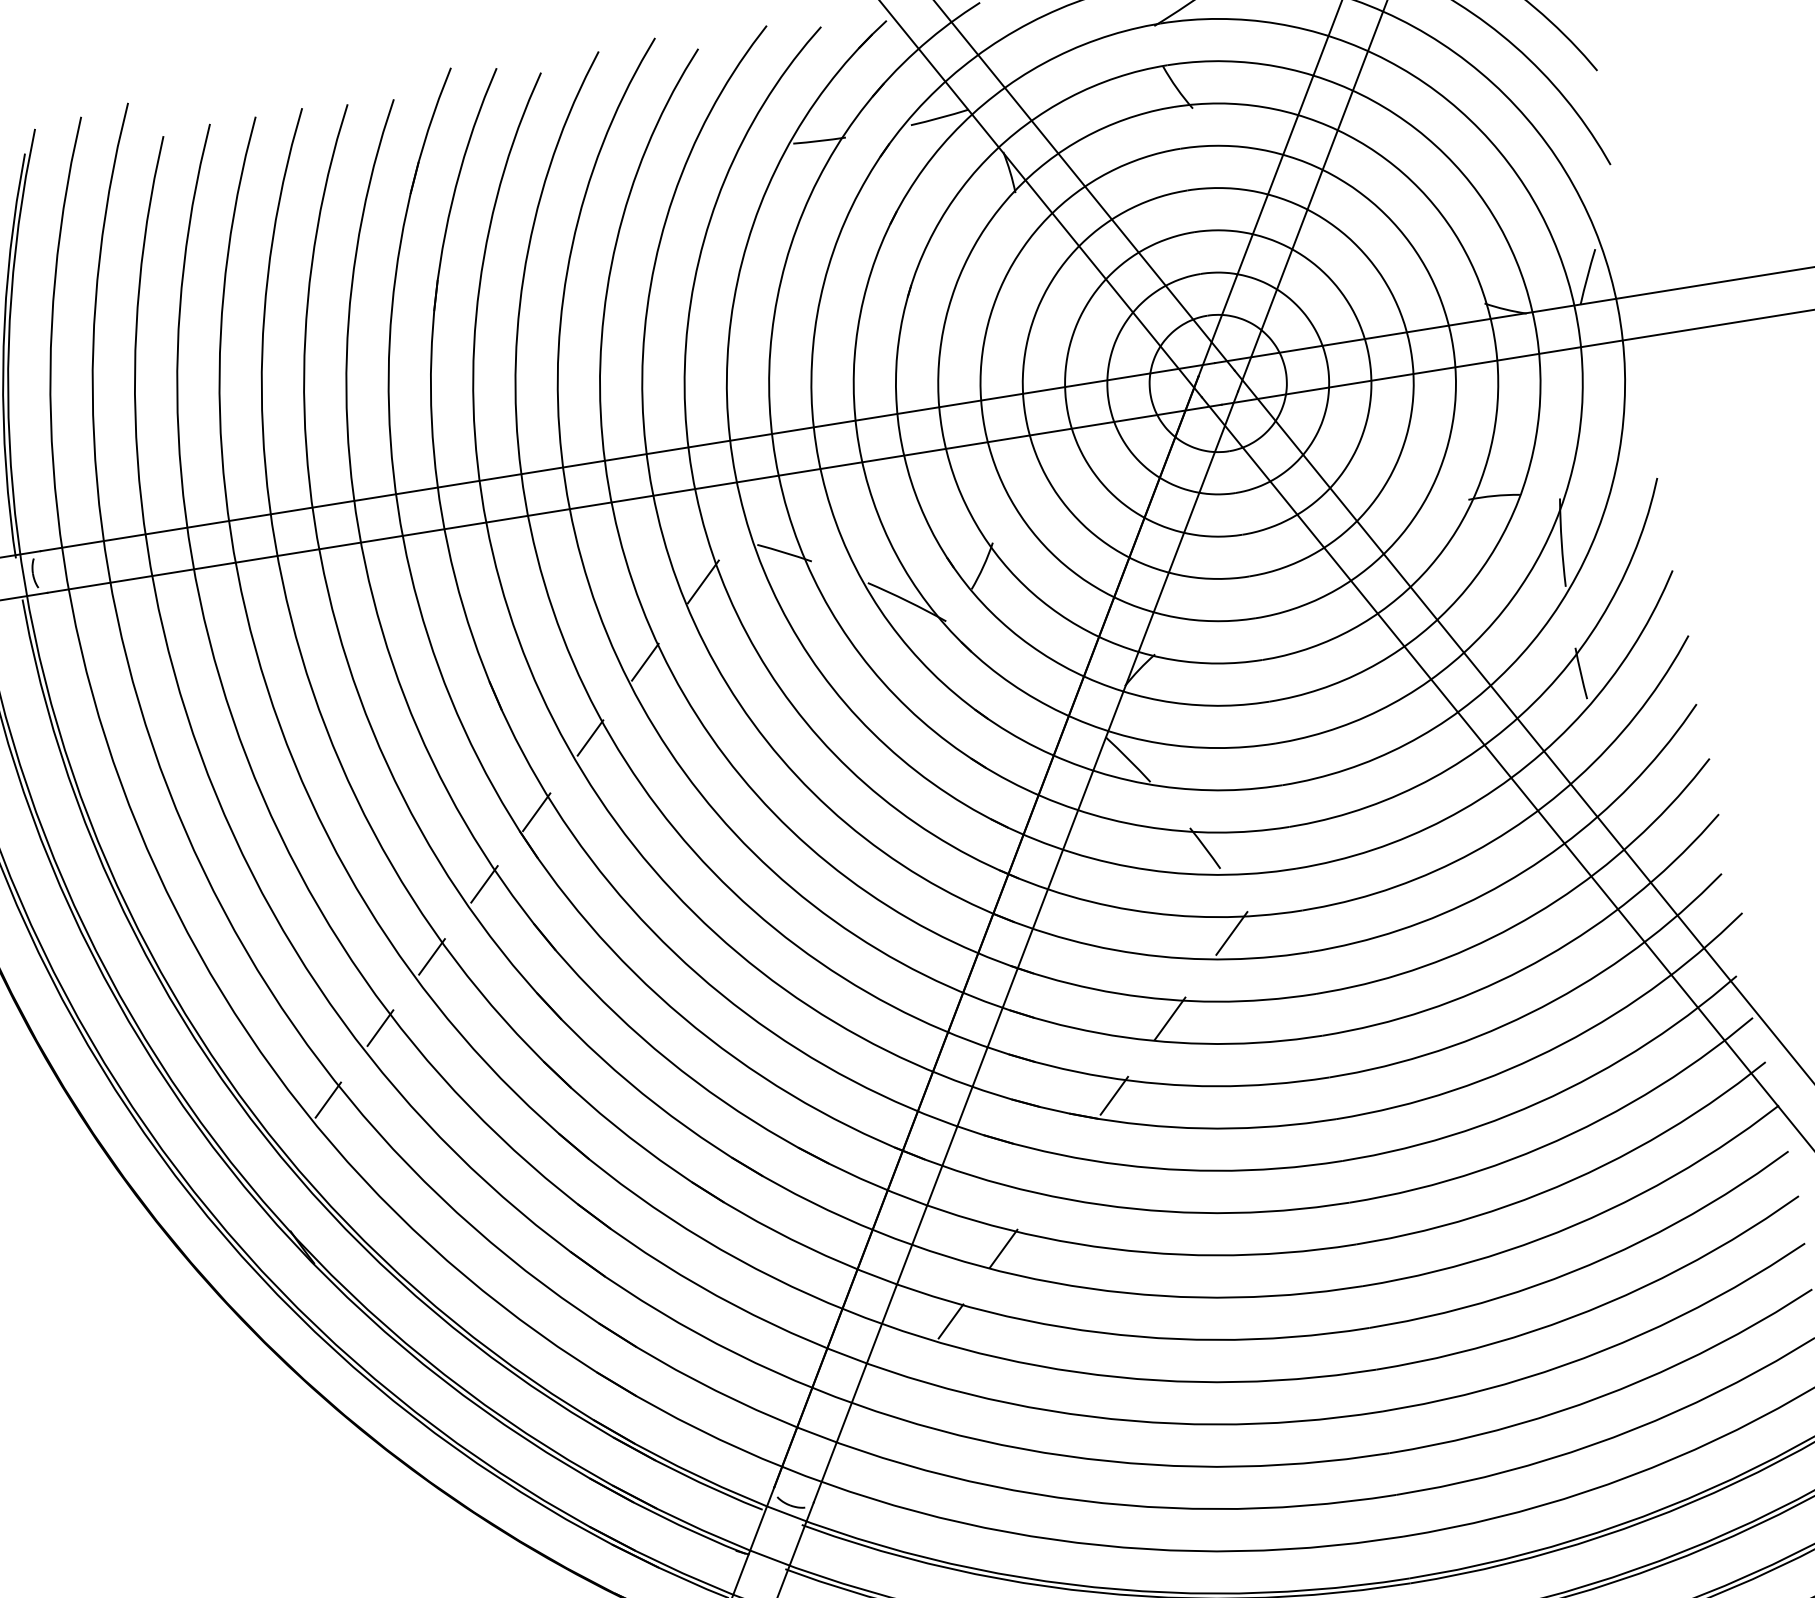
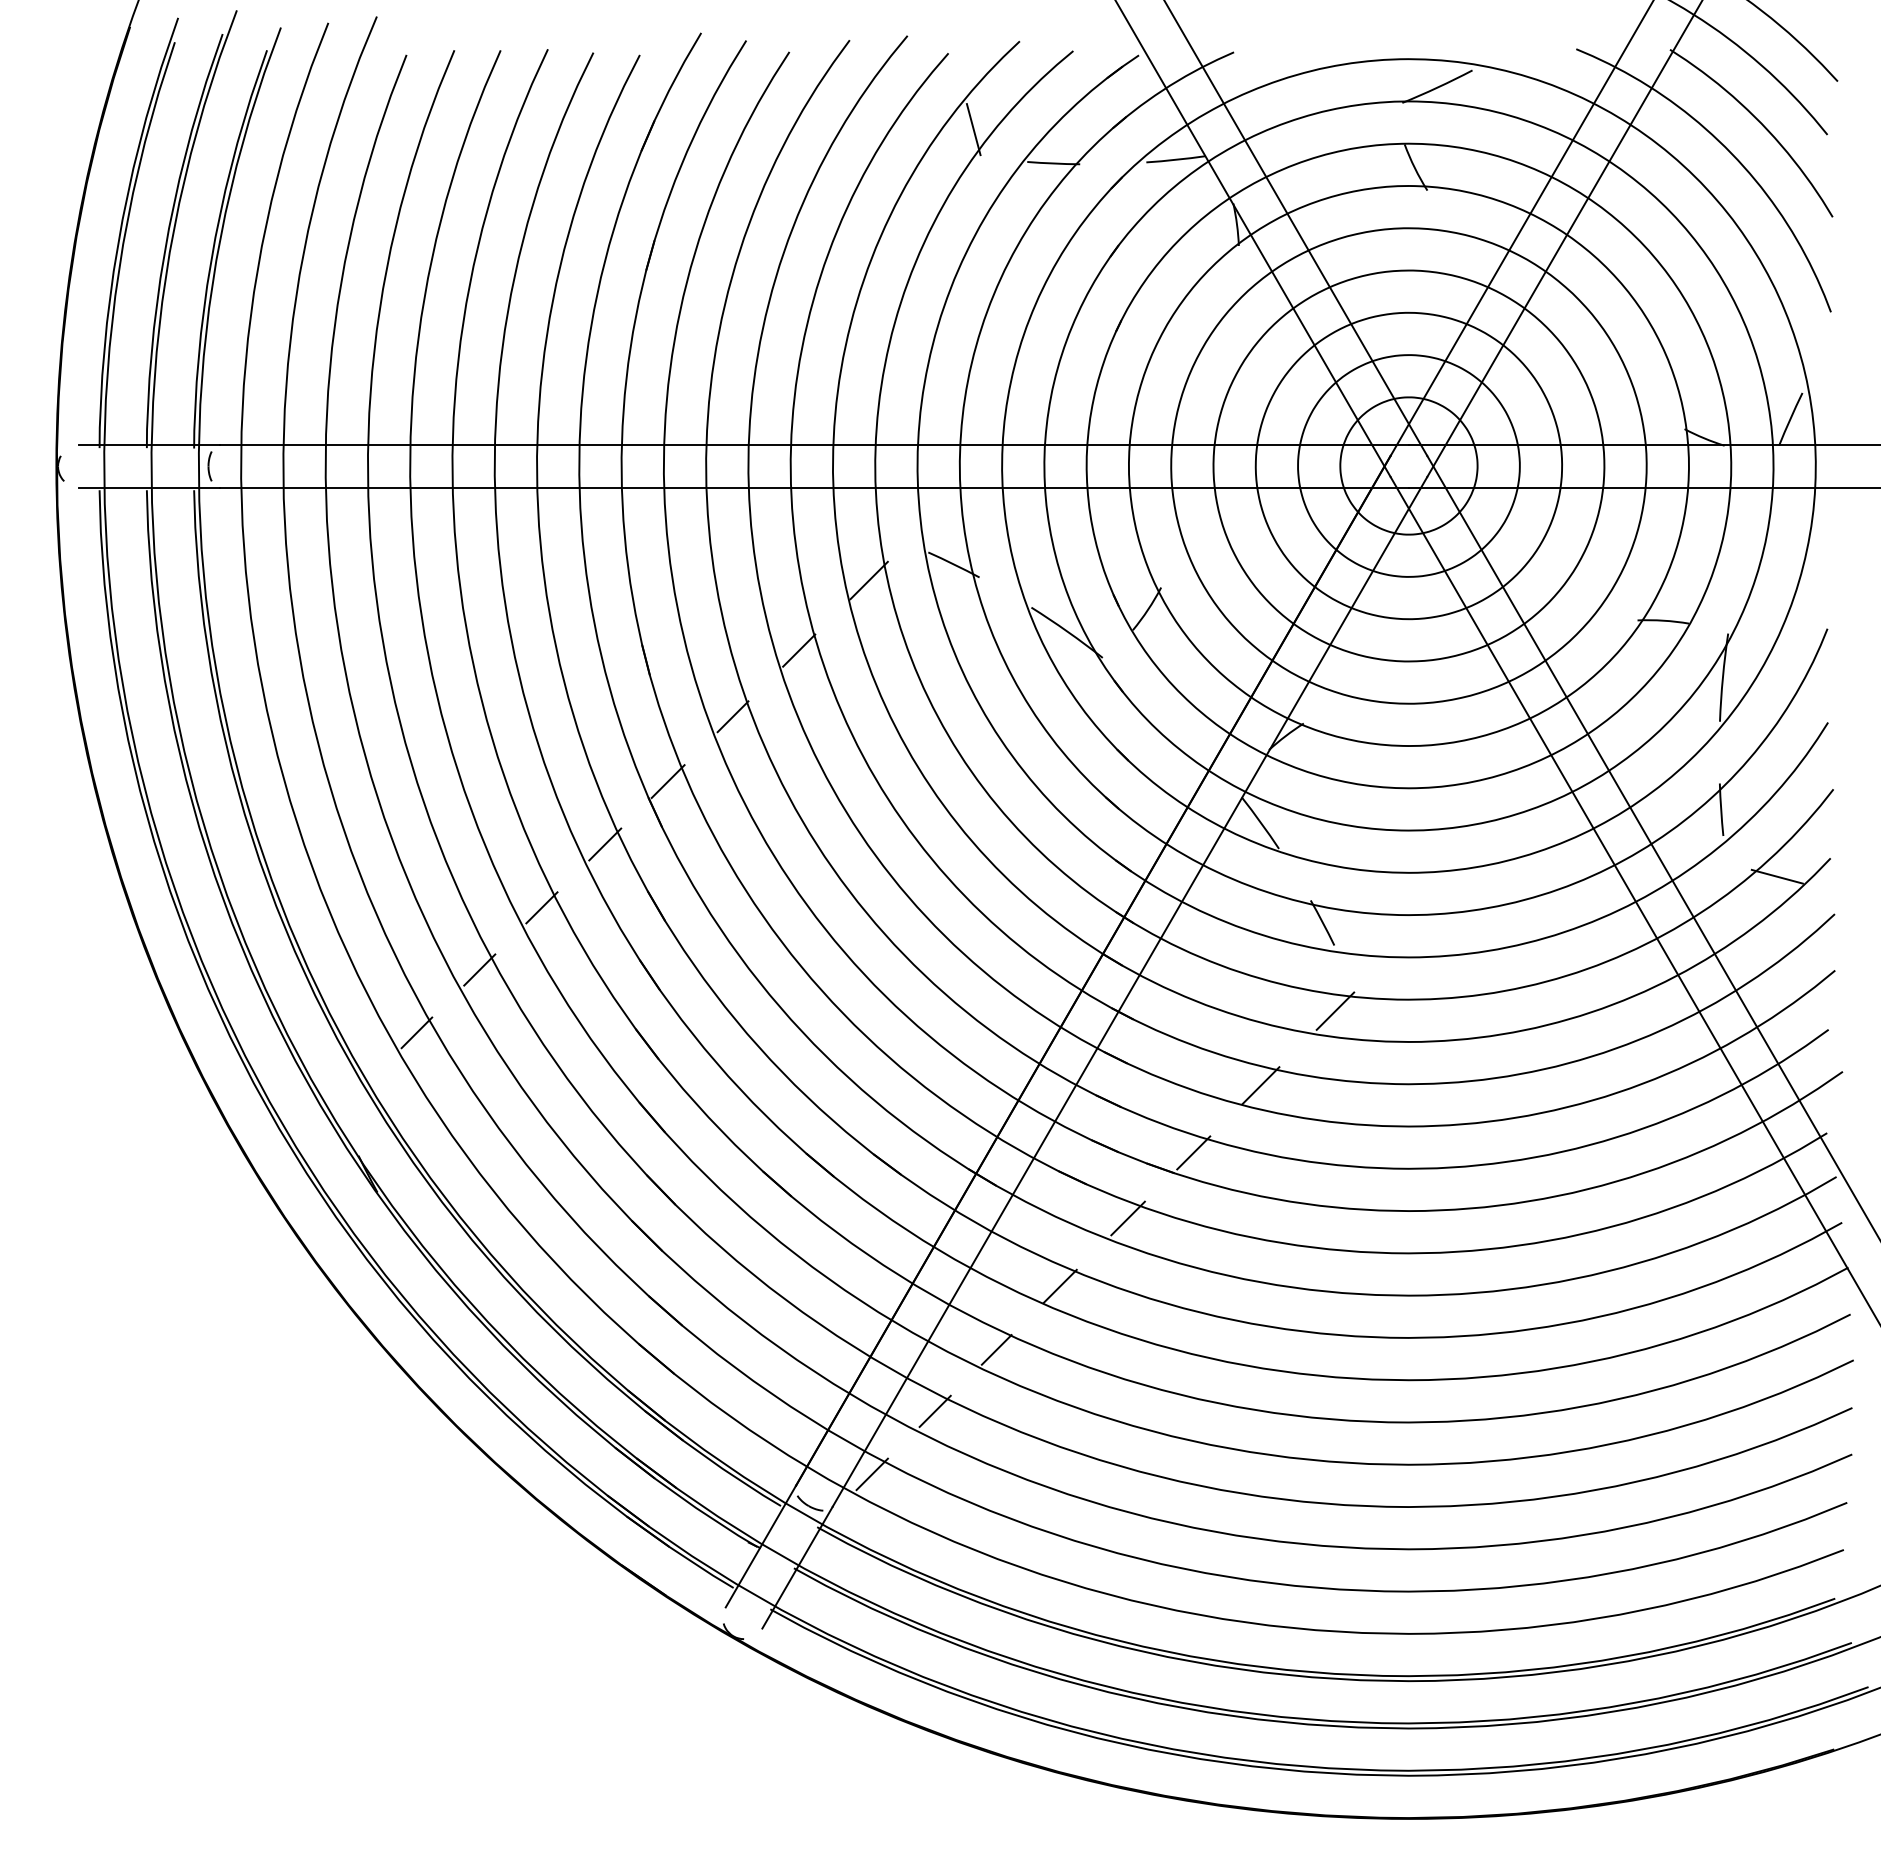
line: (735, 120) -> (973, 129), added
line: (1646, 730) -> (1776, 876), added
line: (1059, 1171) -> (1127, 1218), added
line: (899, 1391) -> (934, 1410), added
line: (847, 1464) -> (871, 1474), added

